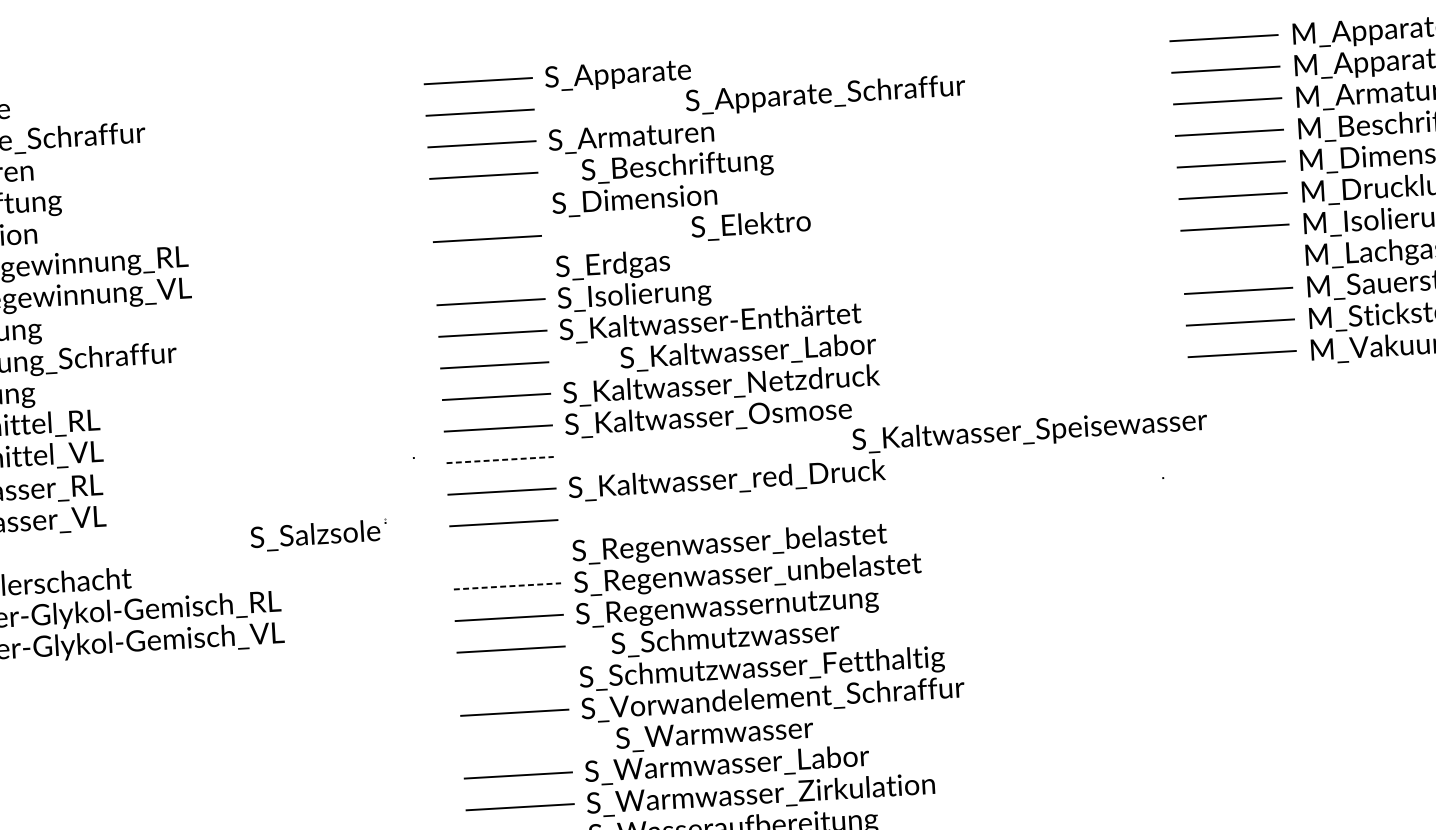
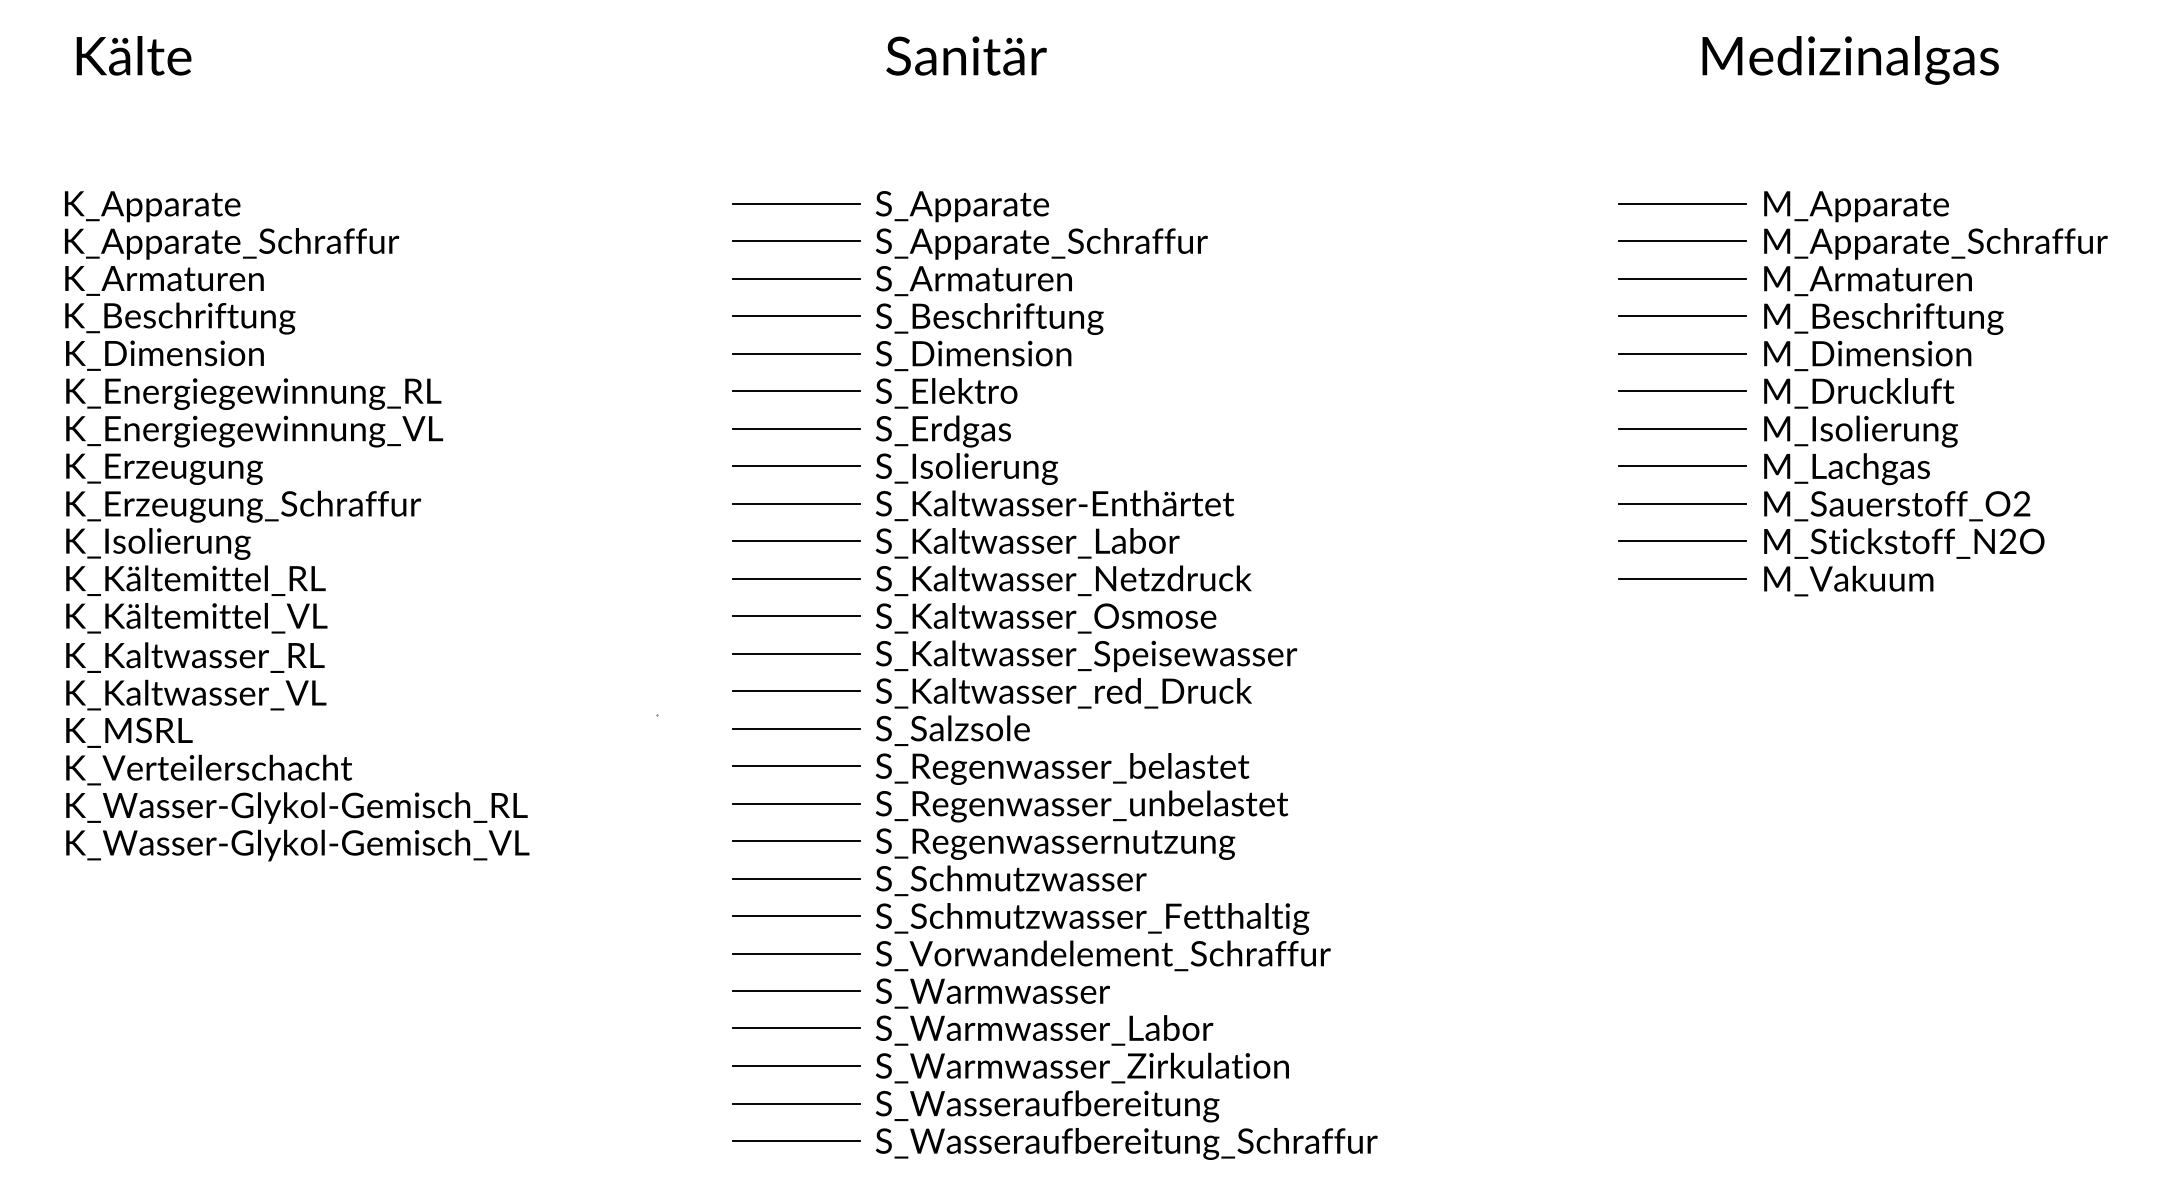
text: (825, 94) -> (1041, 243), moved
text: (677, 166) -> (989, 318), moved
line: (485, 207) -> (796, 353), added
text: (750, 225) -> (946, 393), moved
line: (1236, 258) -> (1682, 465), added
line: (489, 270) -> (796, 428), added
text: (748, 352) -> (1027, 543), moved
text: (1029, 431) -> (1086, 656), moved
line: (499, 459) -> (796, 653), dashed -> solid
text: (315, 535) -> (952, 730), moved
line: (505, 555) -> (796, 766), added
line: (507, 586) -> (796, 803), dashed -> solid
text: (725, 638) -> (1011, 880), moved
line: (512, 681) -> (796, 916), added
text: (714, 734) -> (992, 993), moved
line: (516, 744) -> (796, 991), added

